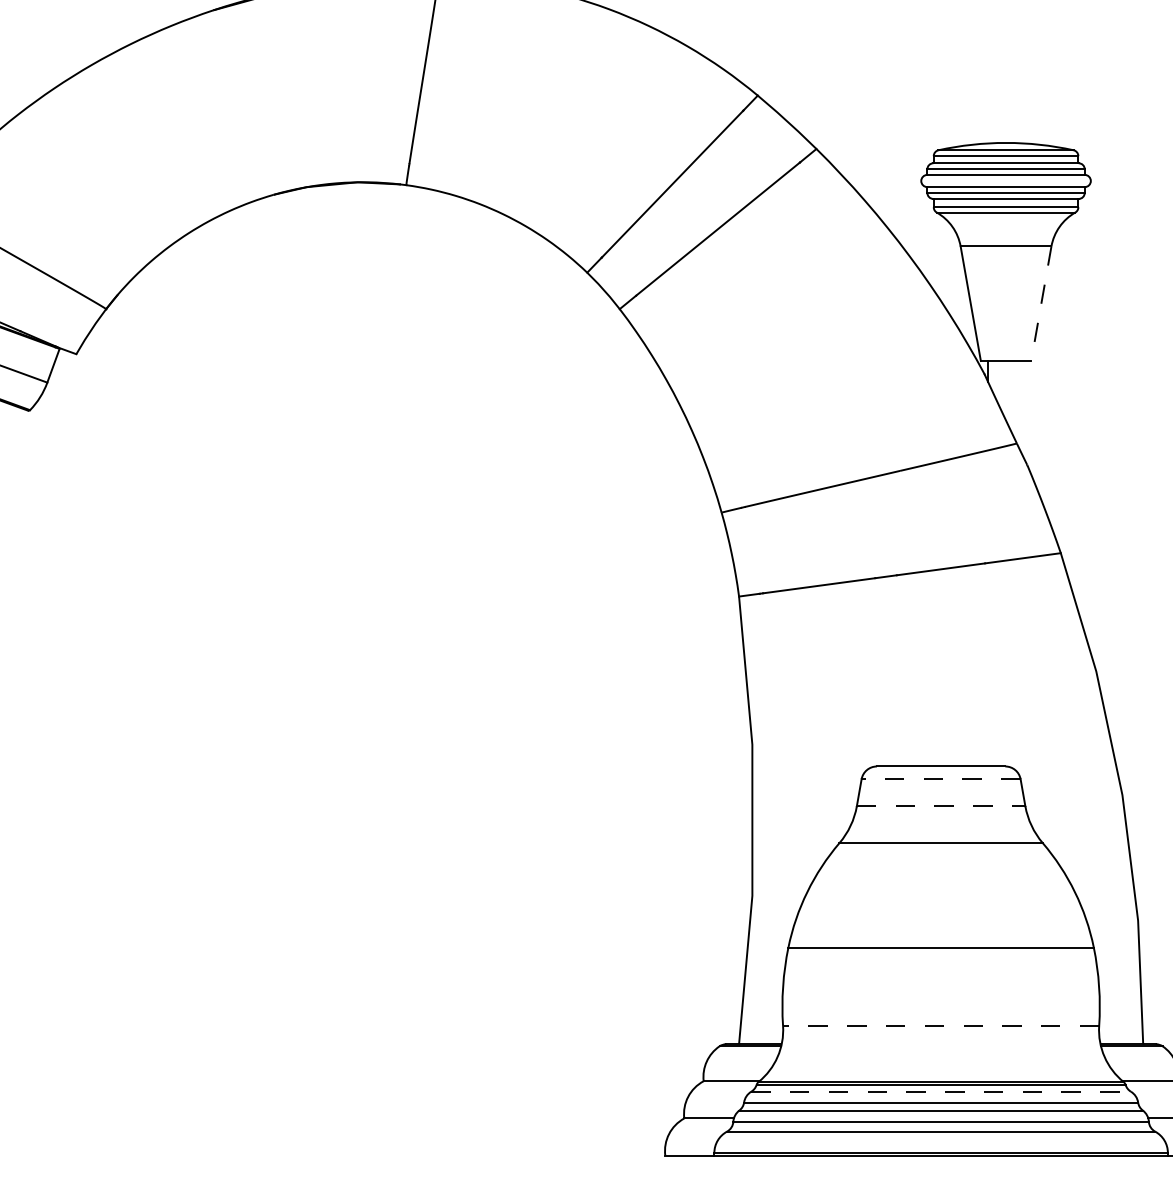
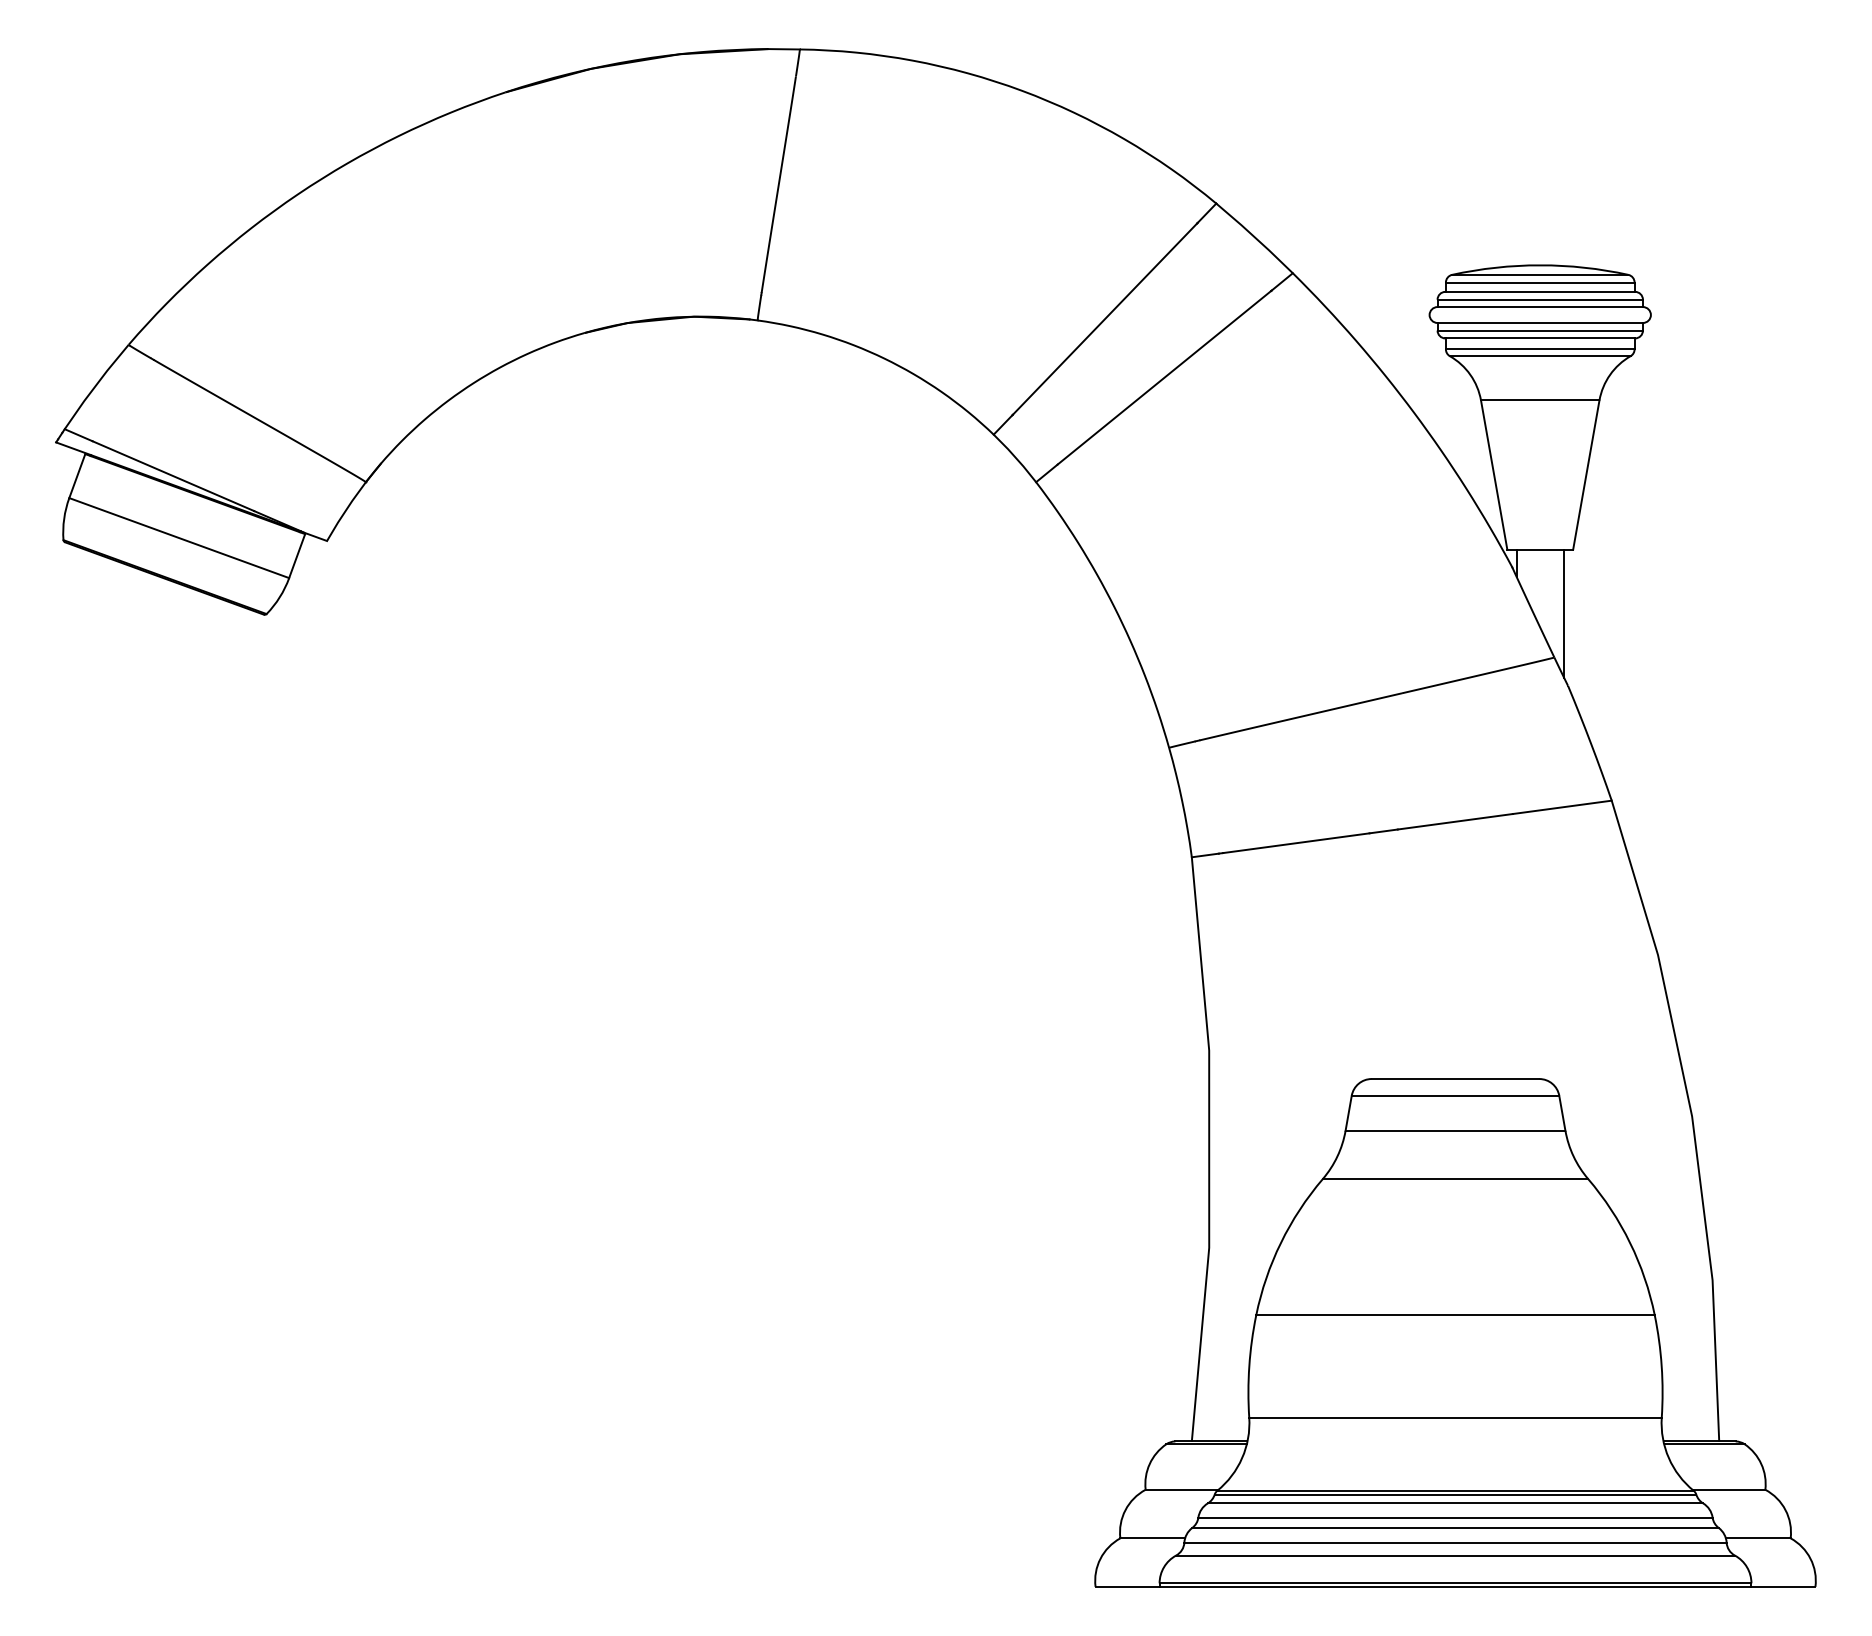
line: (1041, 303) -> (1586, 475), dashed -> solid
line: (1023, 409) -> (1563, 613), added
line: (941, 779) -> (1455, 1095), dashed -> solid
line: (941, 805) -> (1455, 1130), dashed -> solid
line: (941, 1025) -> (1455, 1417), dashed -> solid
line: (941, 1091) -> (1455, 1503), dashed -> solid

